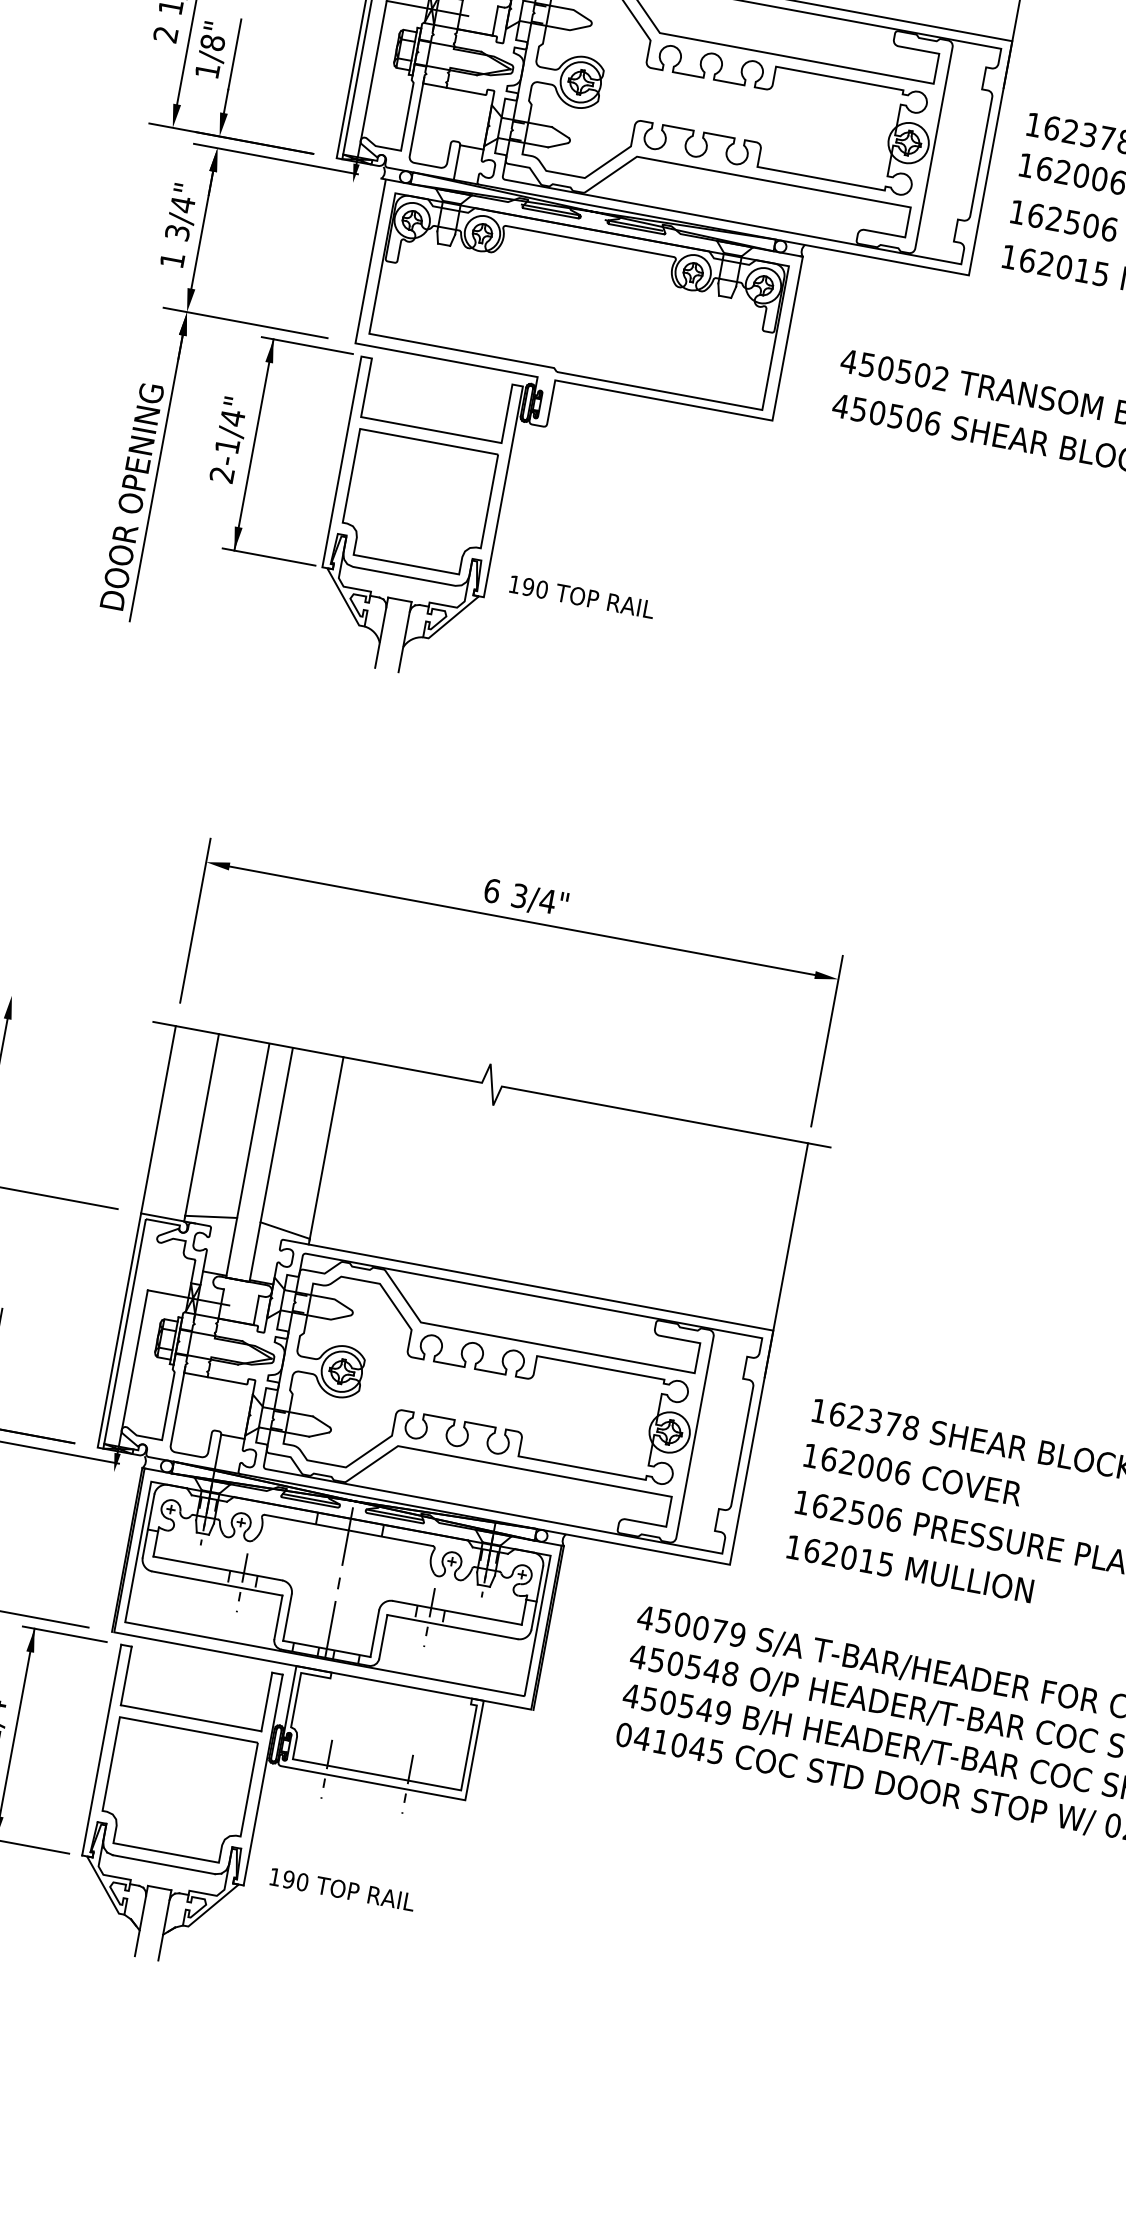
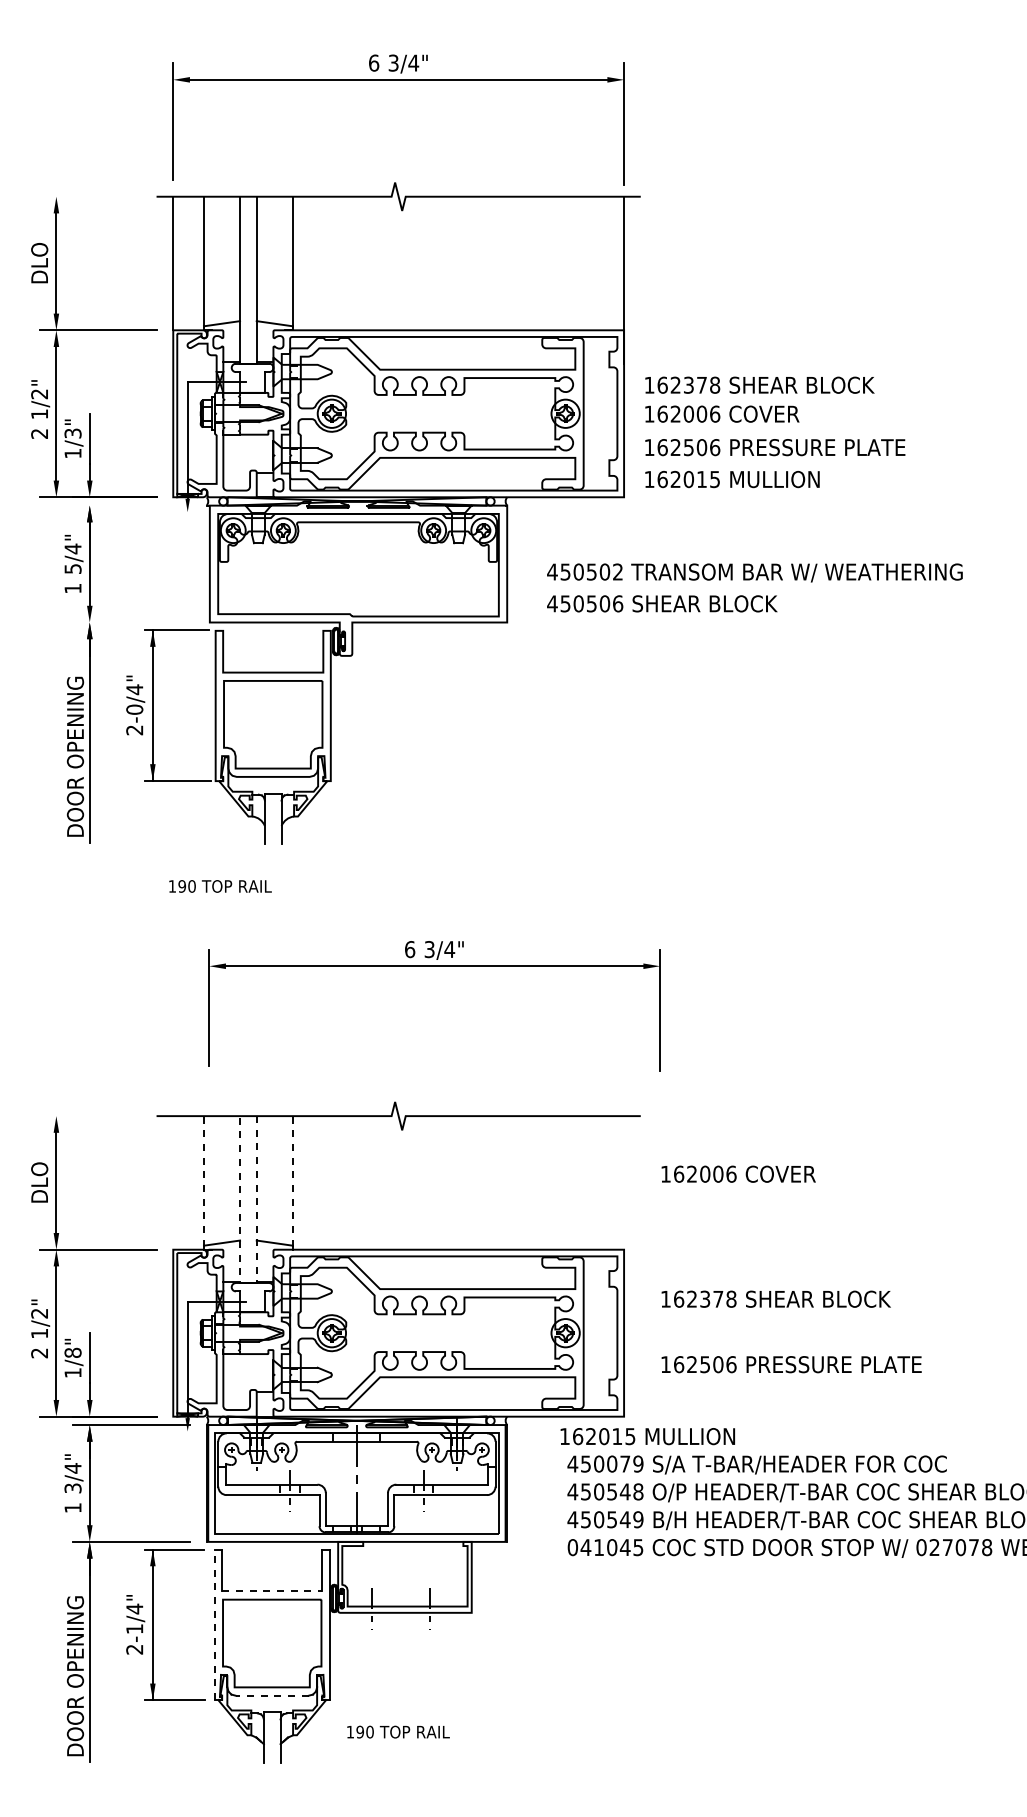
text: (211, 42) -> (72, 433), 1/8" -> 1/3"
line: (275, 158) -> (131, 505), removed
text: (176, 231) -> (72, 568), 3/4" -> 5/4"
line: (245, 322) -> (131, 622), removed
text: (227, 445) -> (134, 709), 2-1/4" -> 2-0/4"
text: (582, 597) -> (220, 886), moved
part: (522, 921) -> (434, 966), moved
line: (158, 1119) -> (173, 1182), removed
line: (201, 1124) -> (203, 1180), solid -> dashed
line: (326, 1147) -> (292, 1180), solid -> dashed
line: (786, 1260) -> (624, 1199), removed
line: (236, 1280) -> (247, 1283), solid -> dashed
text: (912, 1473) -> (738, 1173), moved
text: (909, 1568) -> (647, 1436), moved
line: (191, 1718) -> (272, 1591), solid -> dashed
line: (101, 1749) -> (214, 1624), solid -> dashed
line: (164, 1864) -> (272, 1695), solid -> dashed
text: (342, 1888) -> (398, 1731), moved

